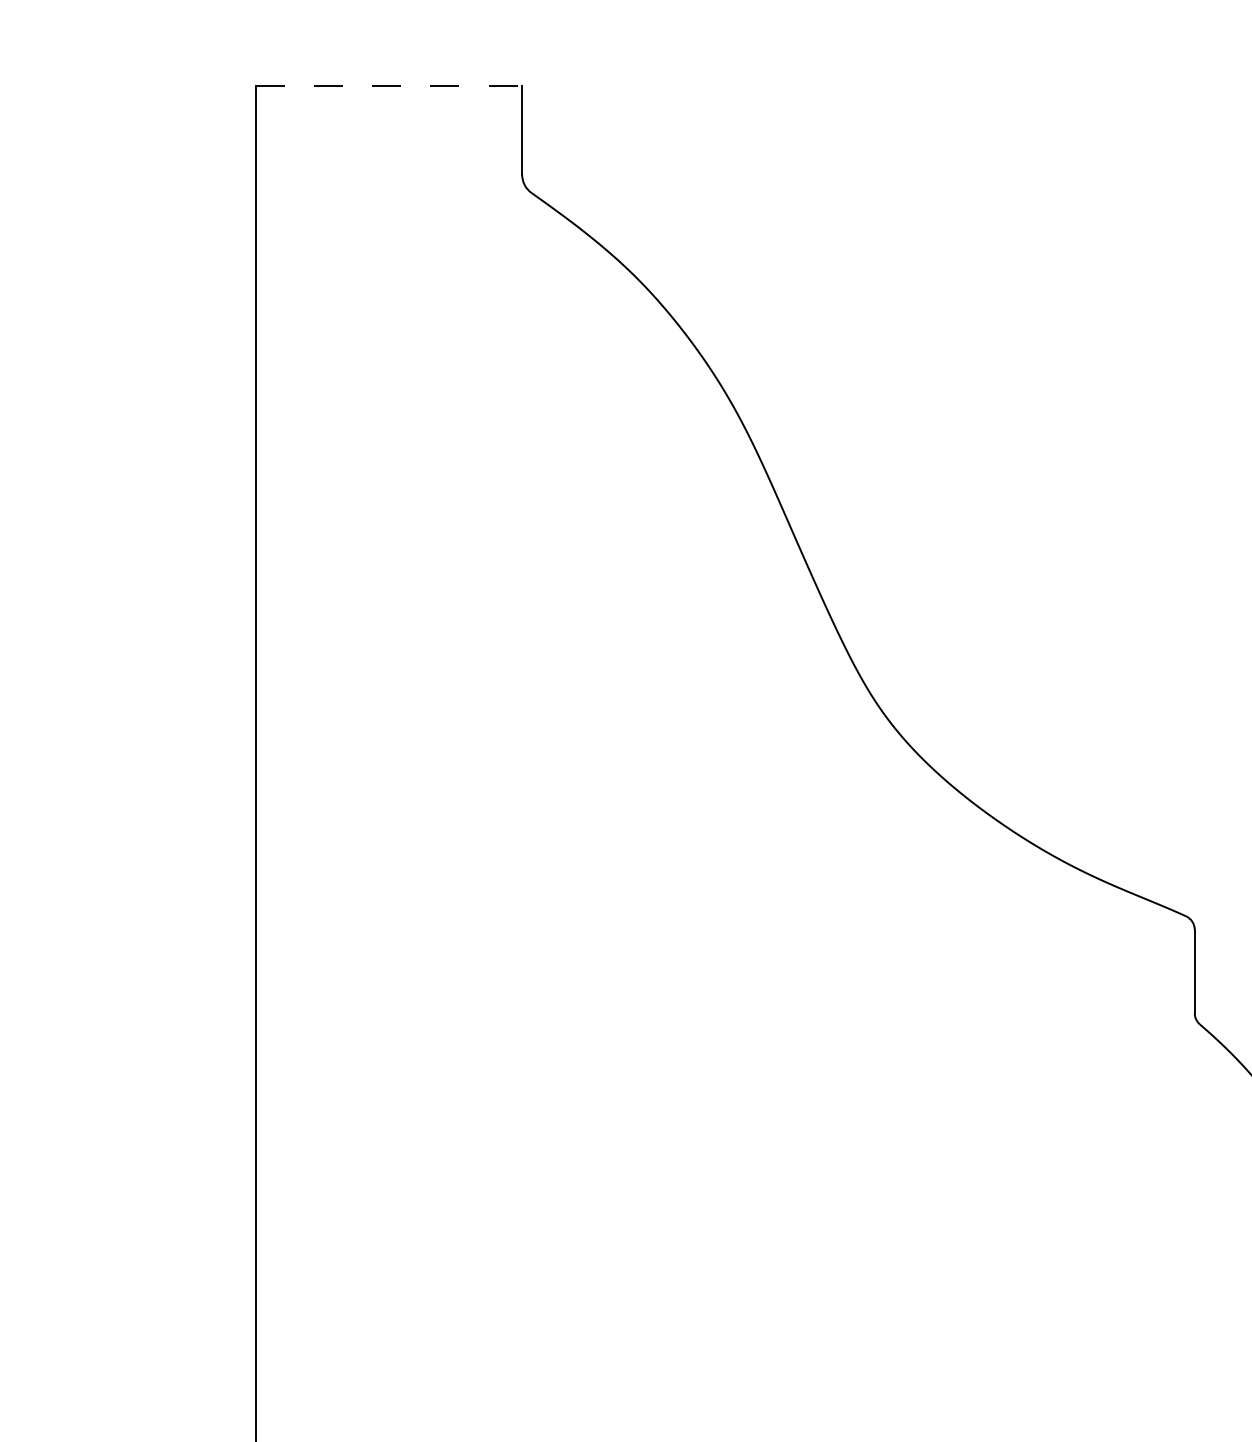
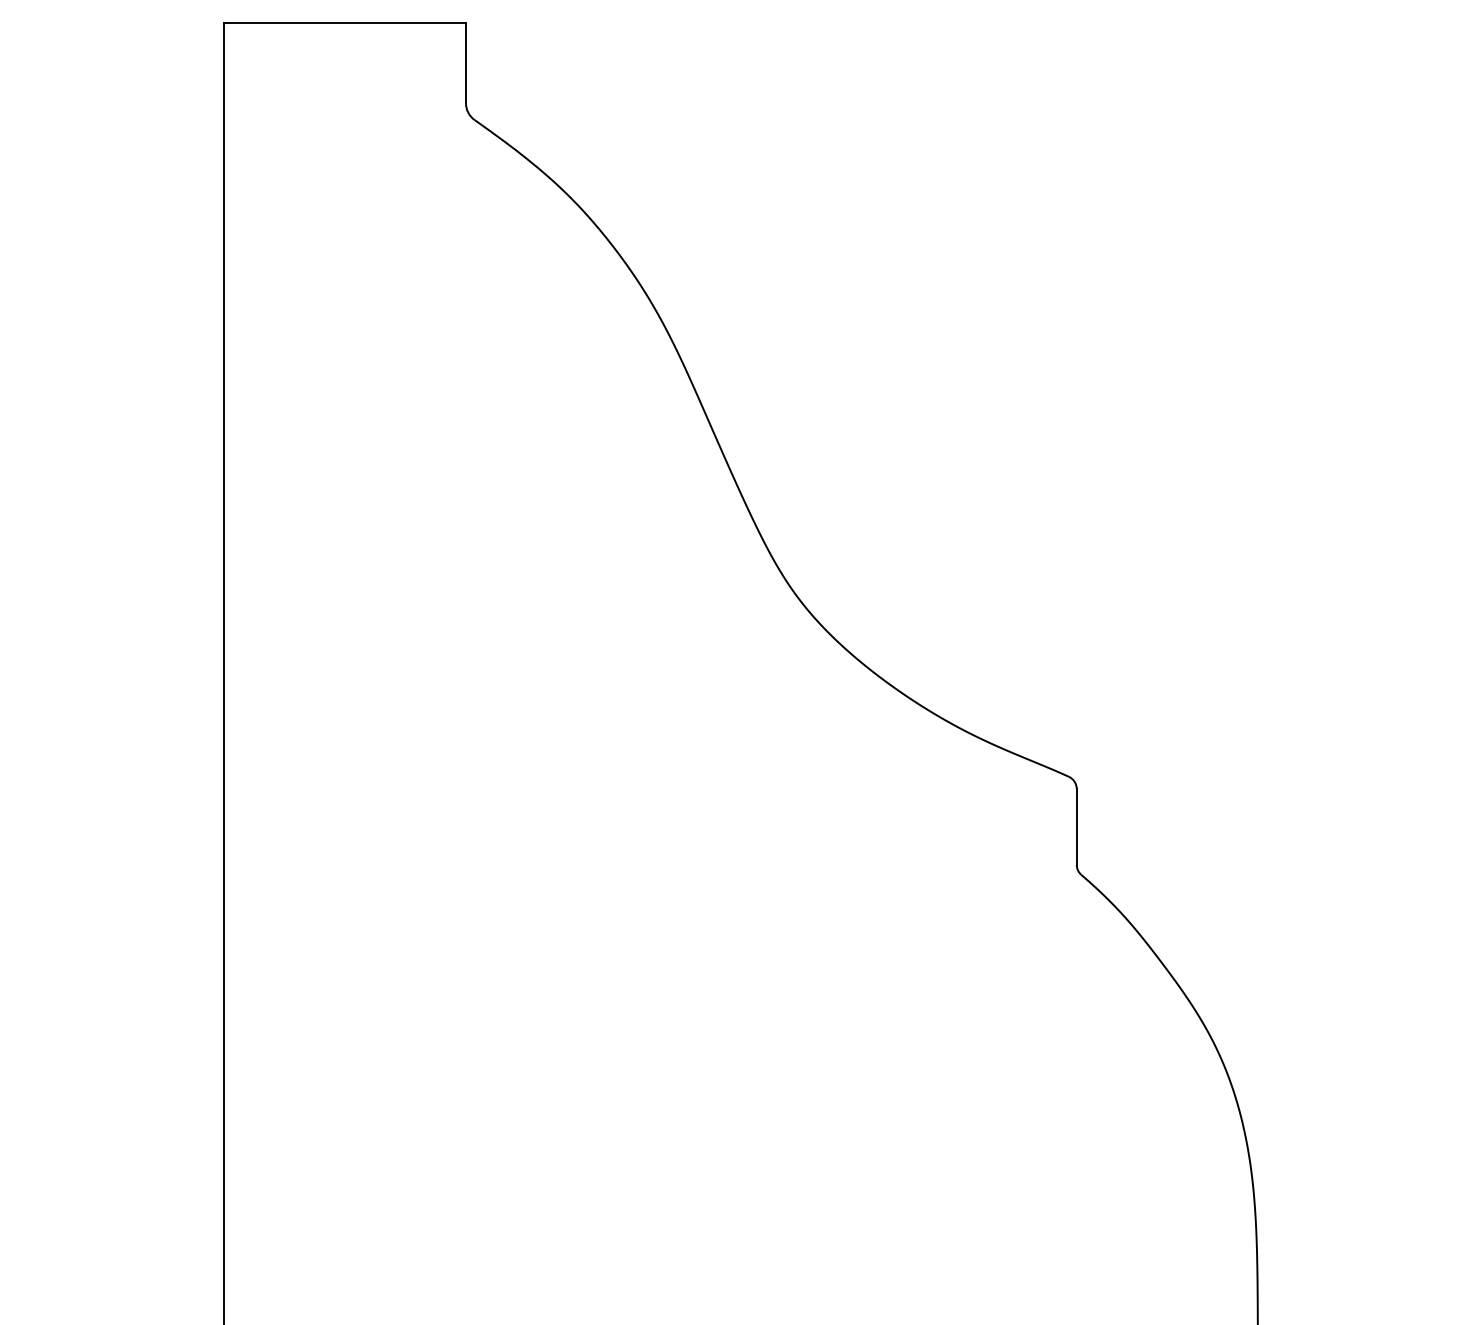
line: (389, 86) -> (345, 23), dashed -> solid

